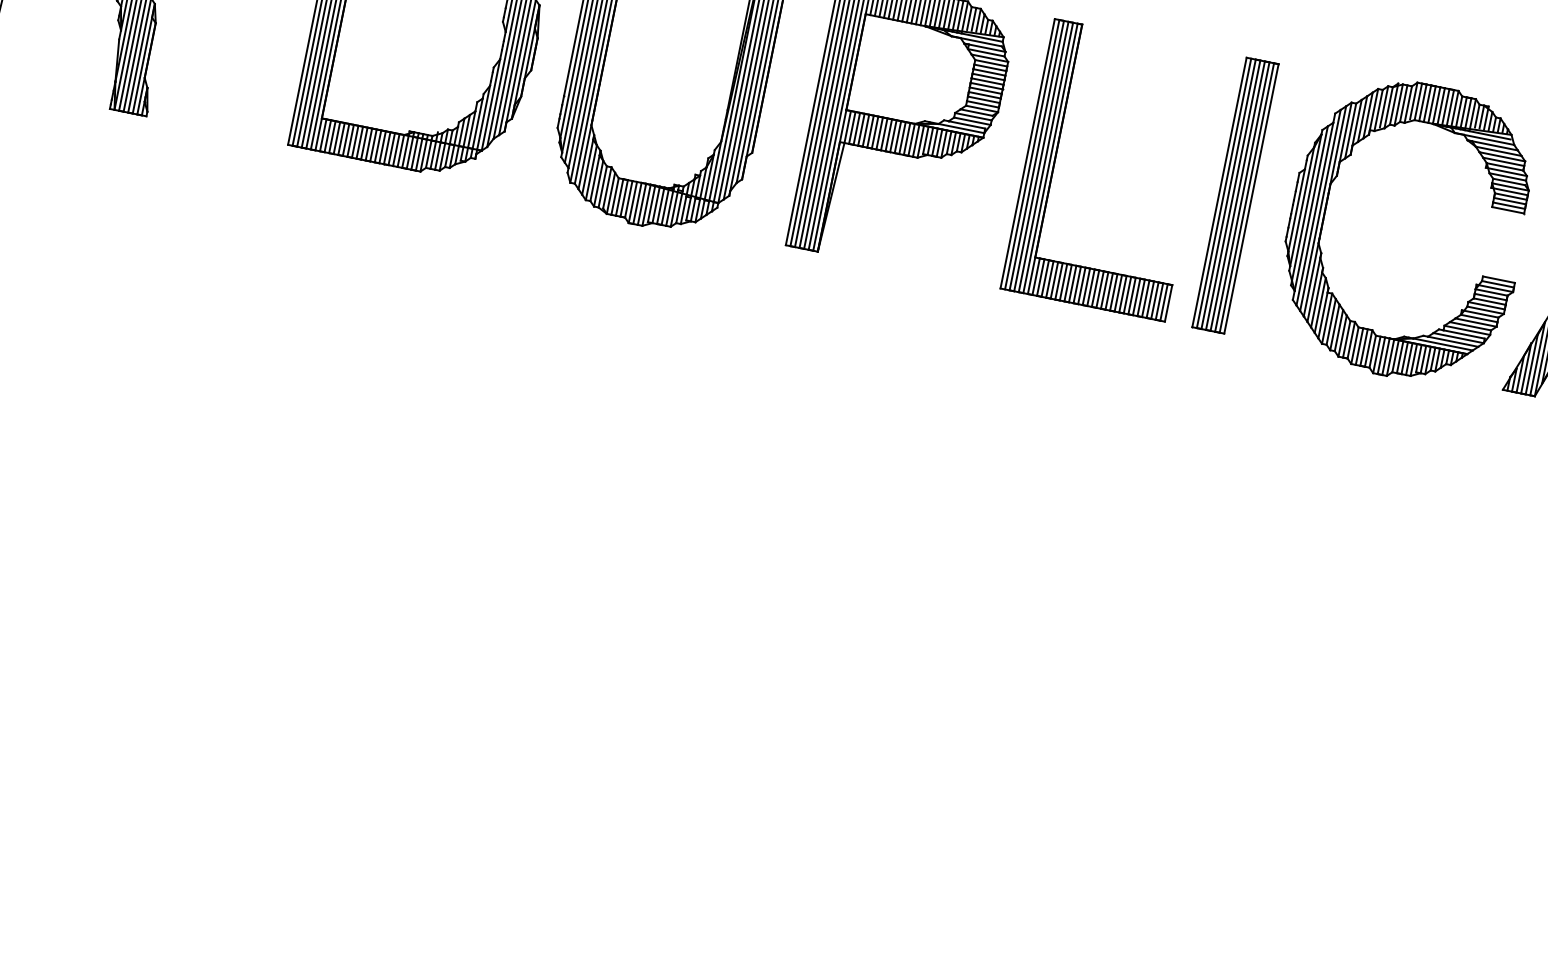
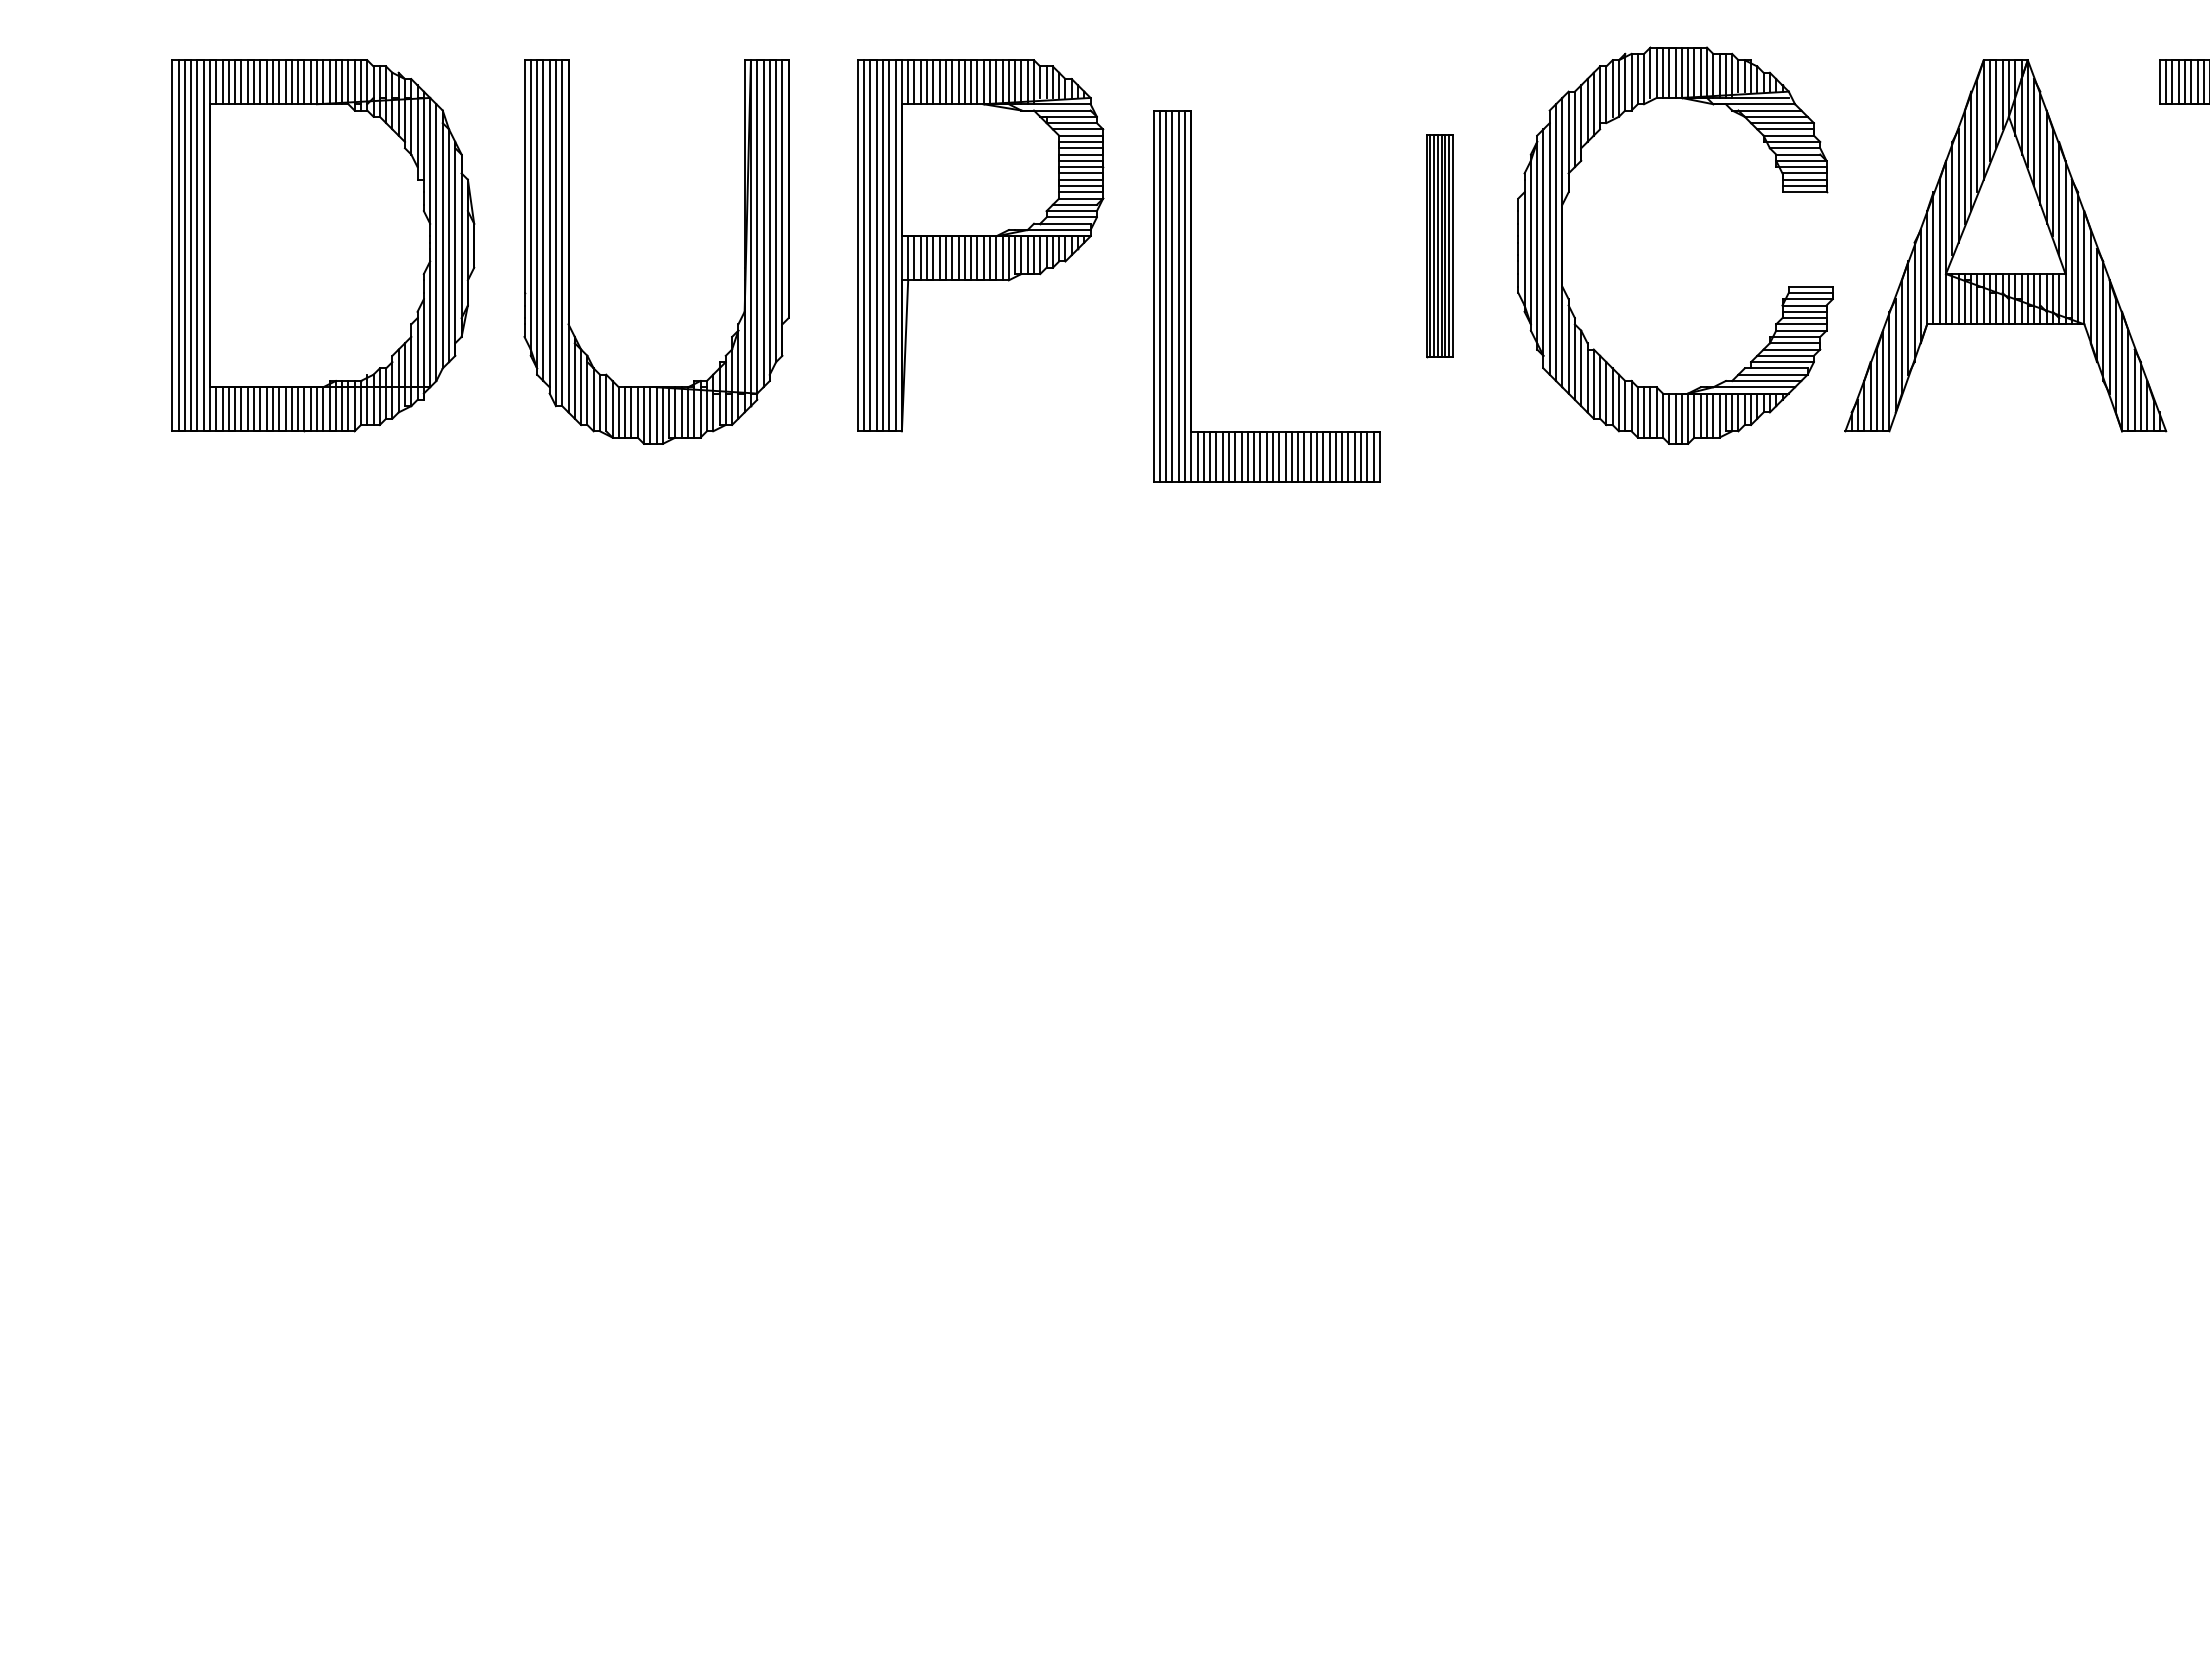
part: (1055, 159) -> (1191, 296), moved
part: (1235, 195) -> (1439, 245), size x0.6

